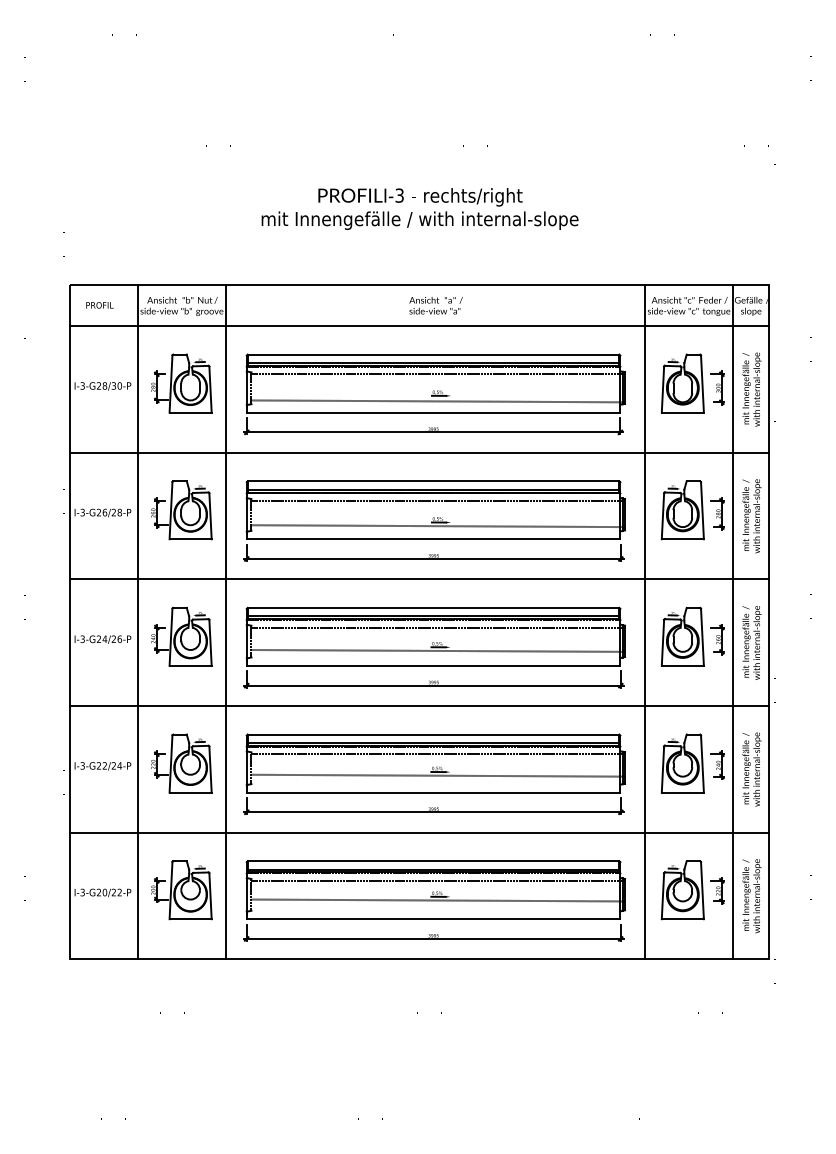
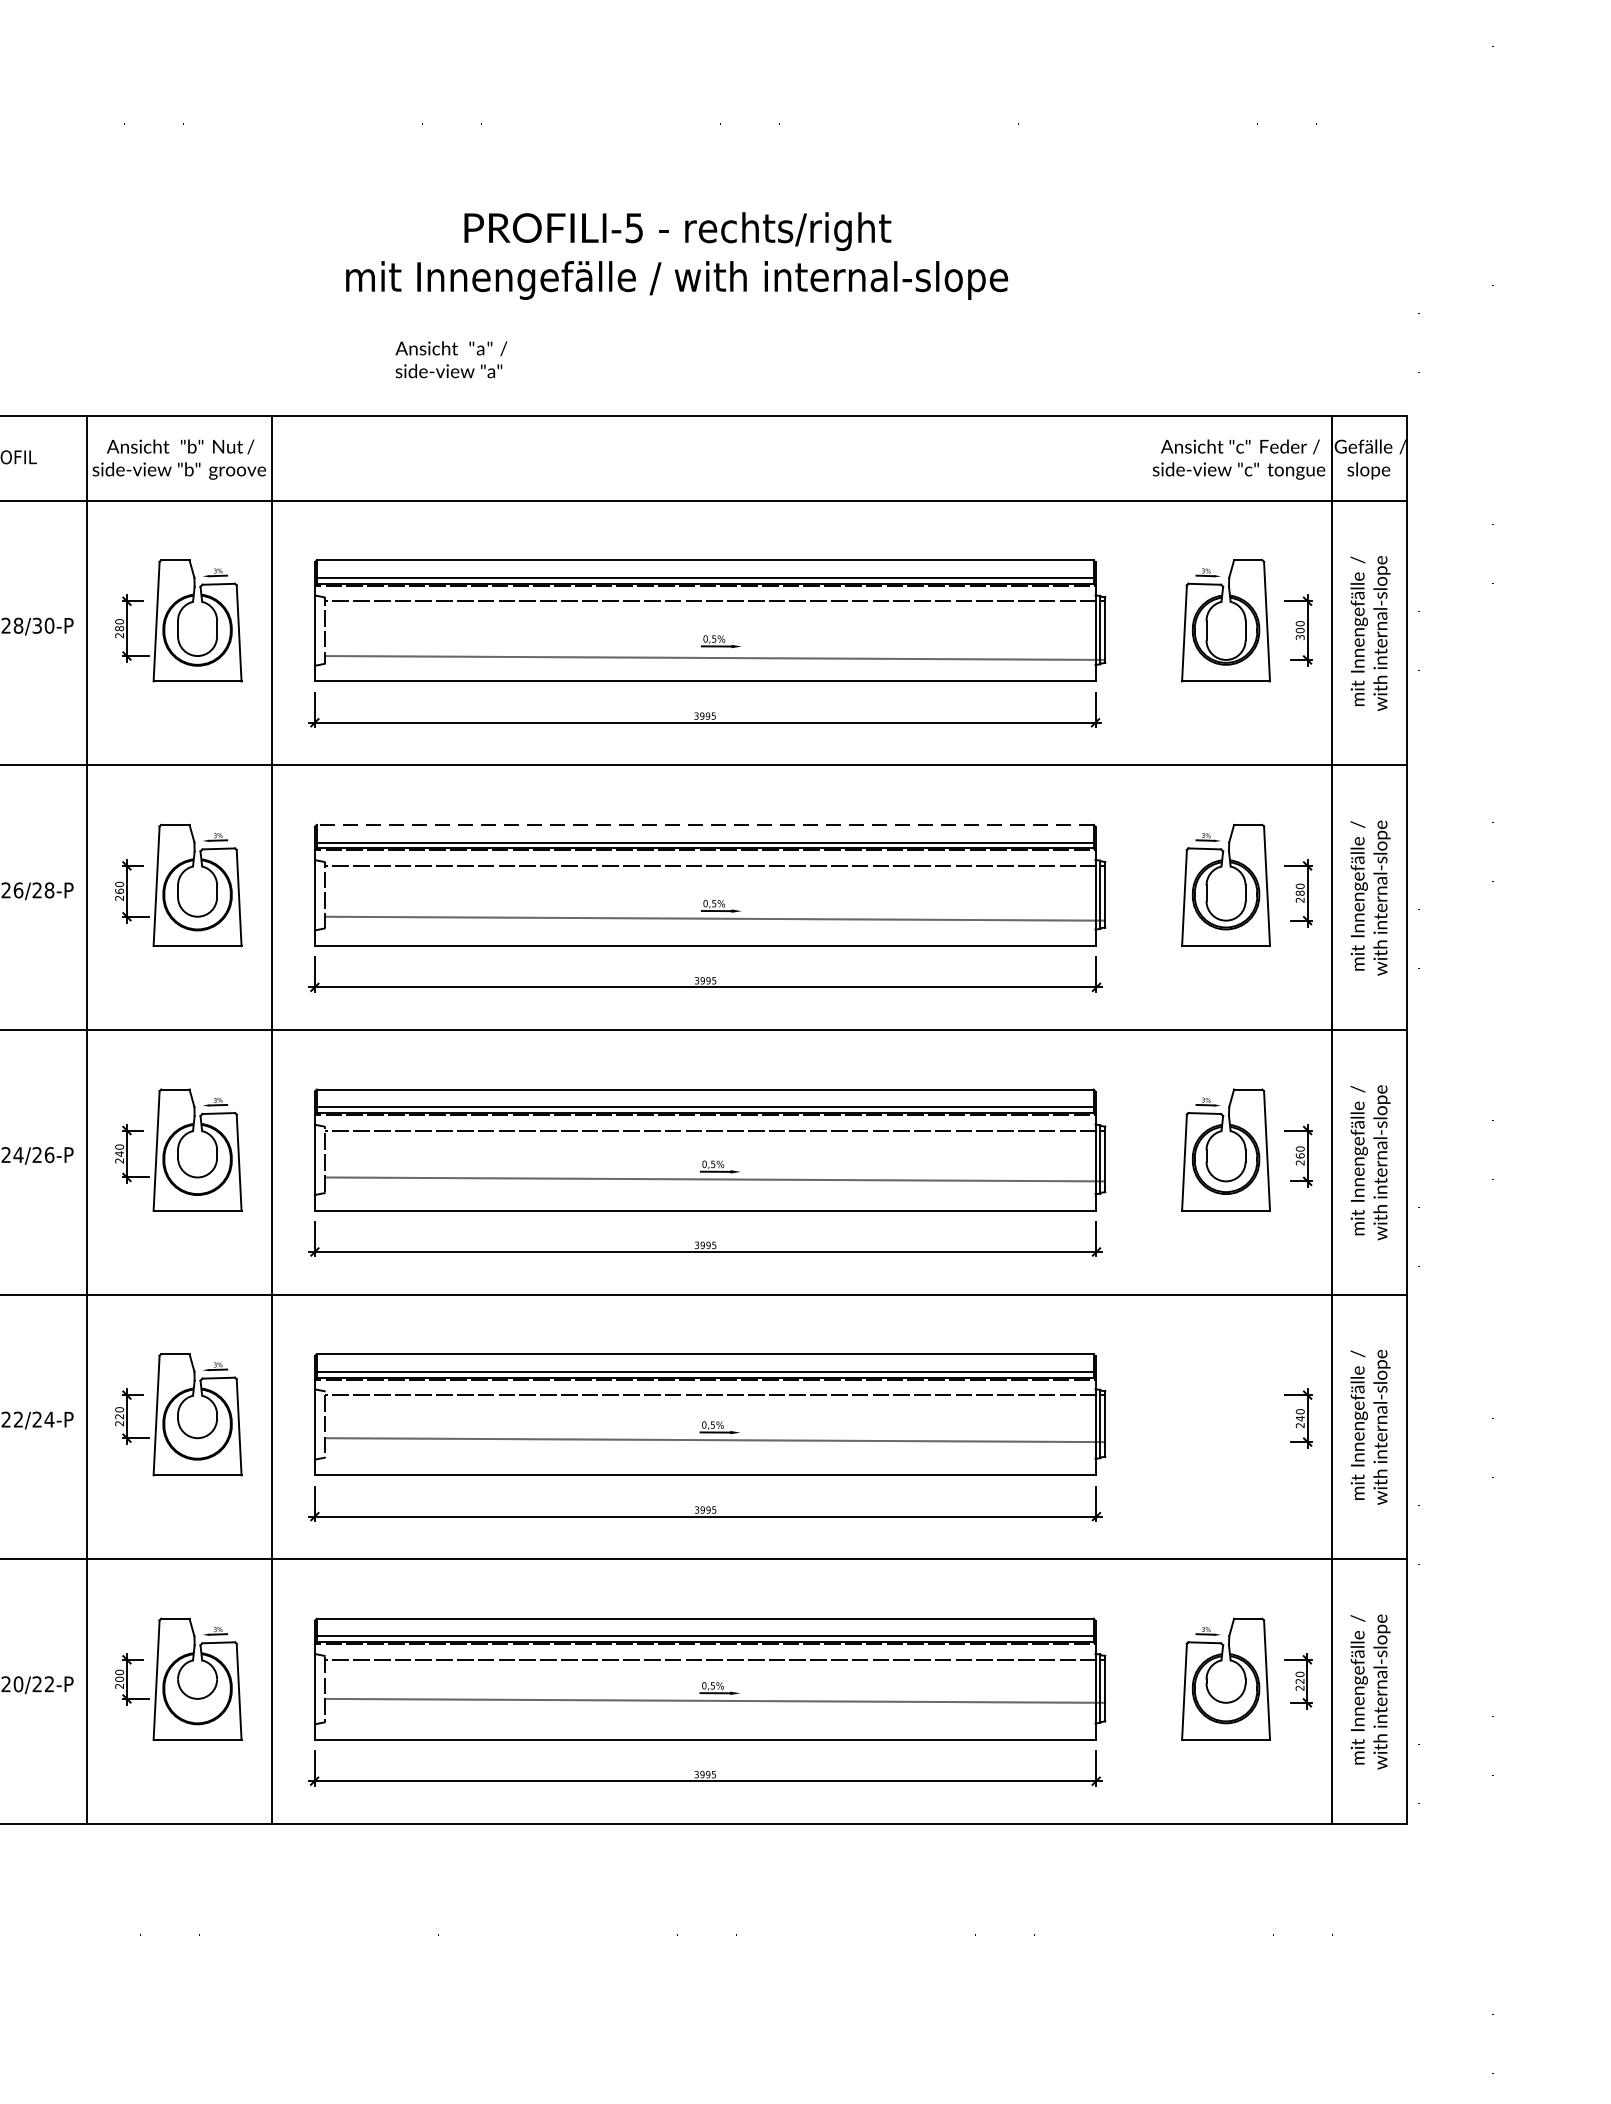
text: (399, 195) -> (633, 227), I-3 -> I-5
text: (435, 305) -> (450, 359), moved
line: (433, 481) -> (705, 825), solid -> dashed
line: (644, 622) -> (1145, 1119), removed
part: (682, 763) -> (1225, 1414), removed

